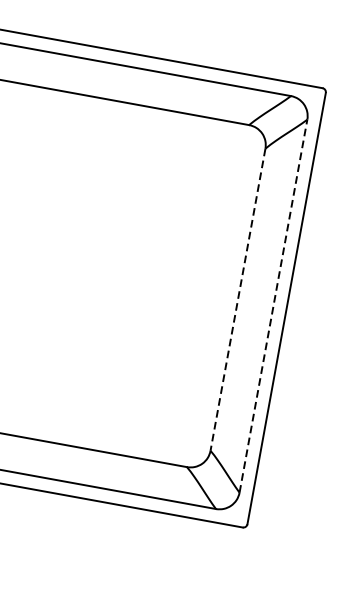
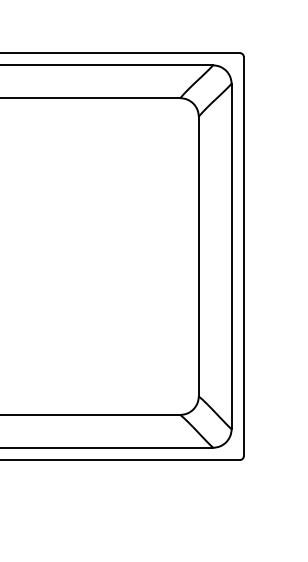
line: (237, 299) -> (198, 256), dashed -> solid
line: (273, 306) -> (231, 256), dashed -> solid

